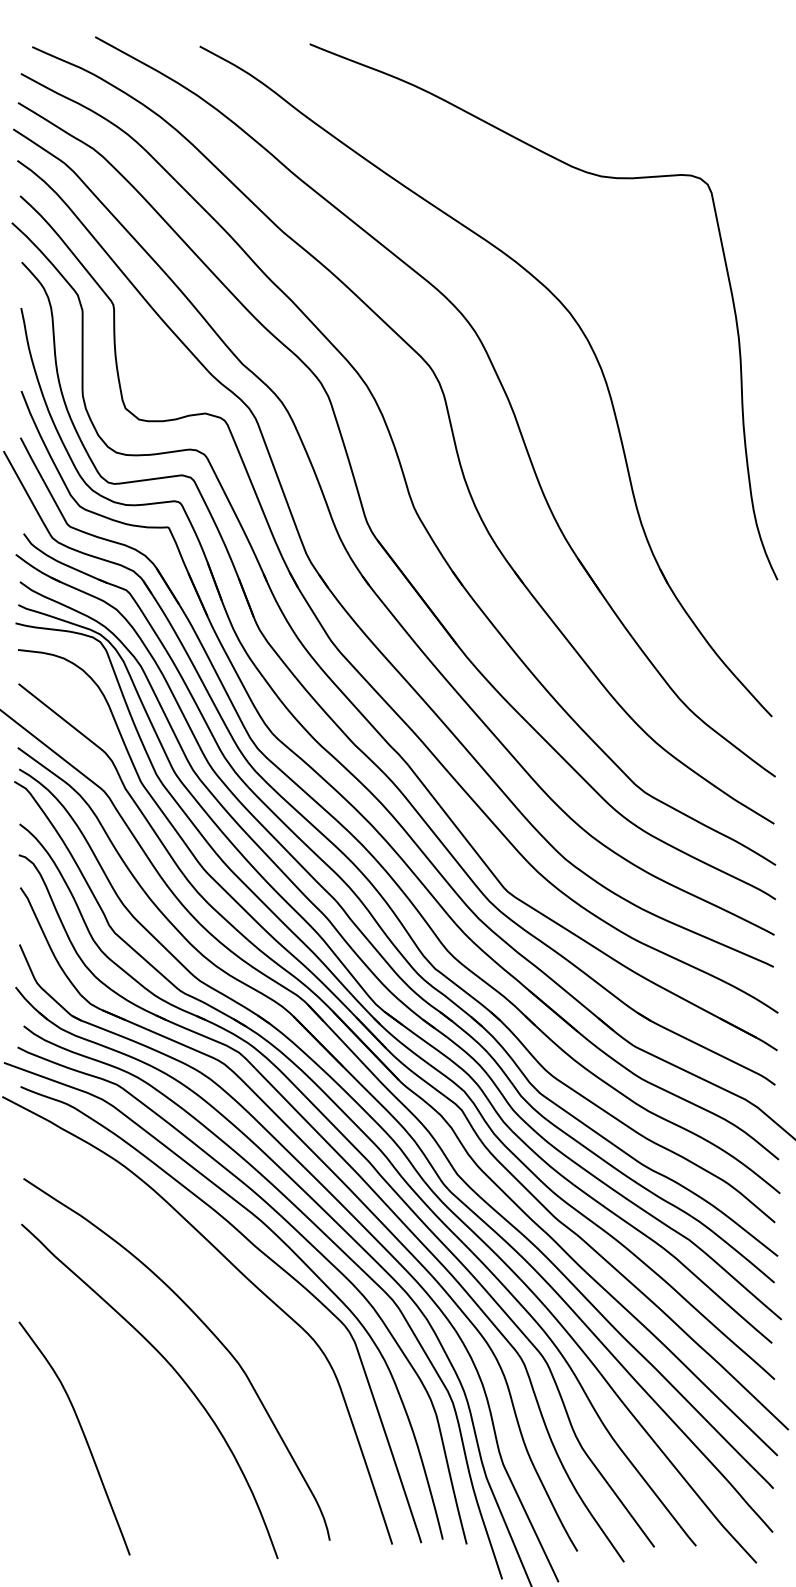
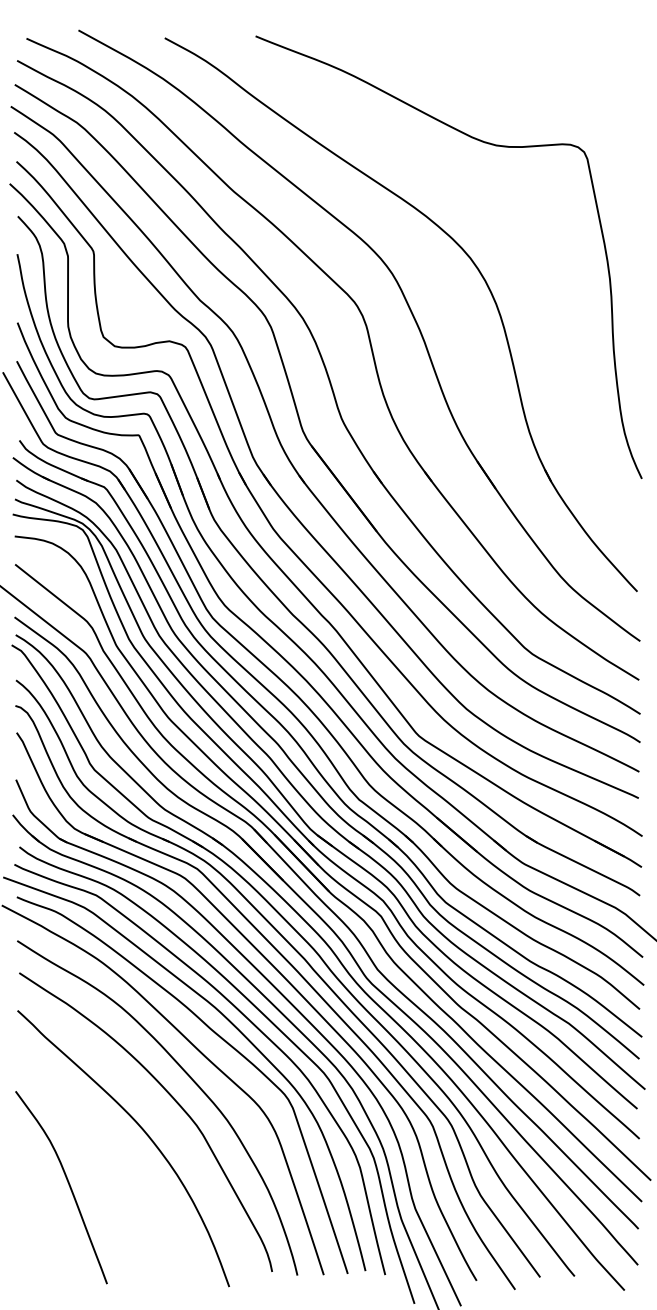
curve: (233, 1310) -> (192, 1081), added

